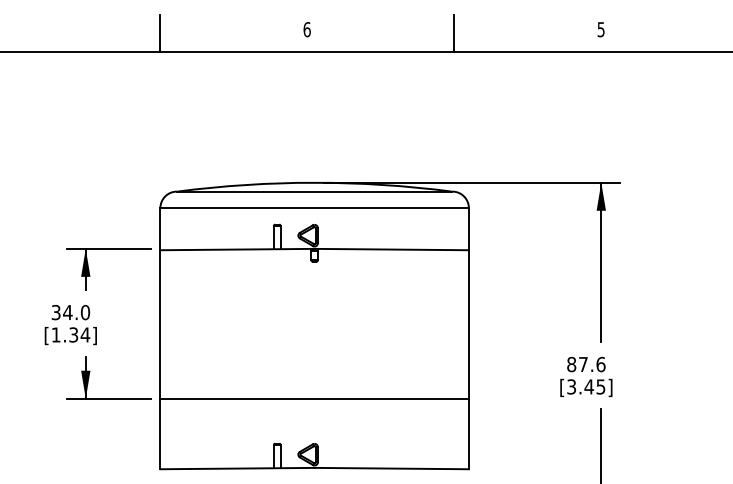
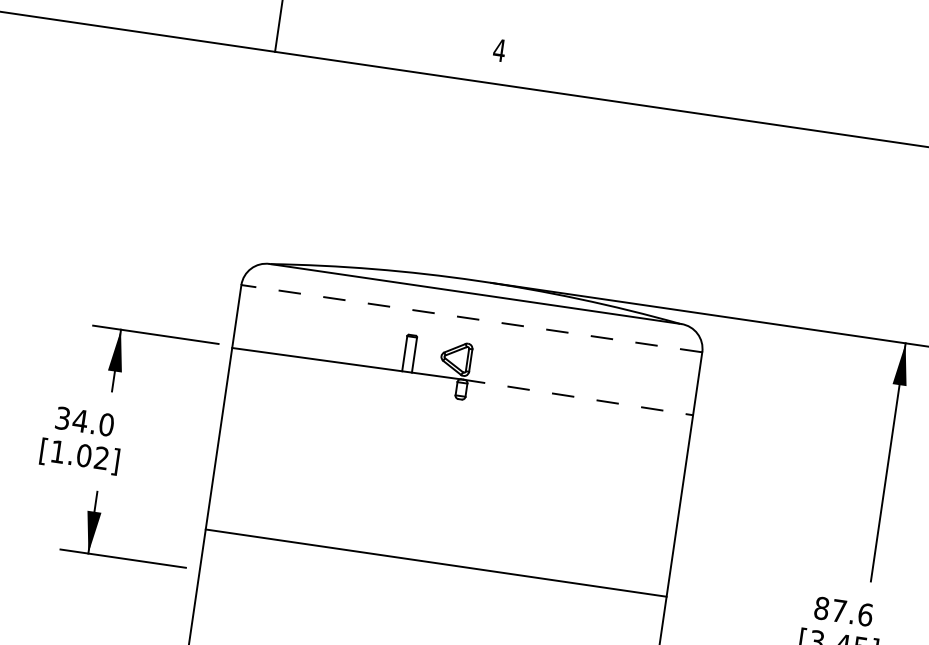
text: (306, 29) -> (498, 50), 6 -> 4
line: (454, 33) -> (718, 88), removed
line: (314, 208) -> (471, 319), solid -> dashed
line: (392, 249) -> (579, 397), solid -> dashed
text: (79, 334) -> (92, 456), [1.34] -> [1.02]
line: (314, 398) -> (436, 562), moved

